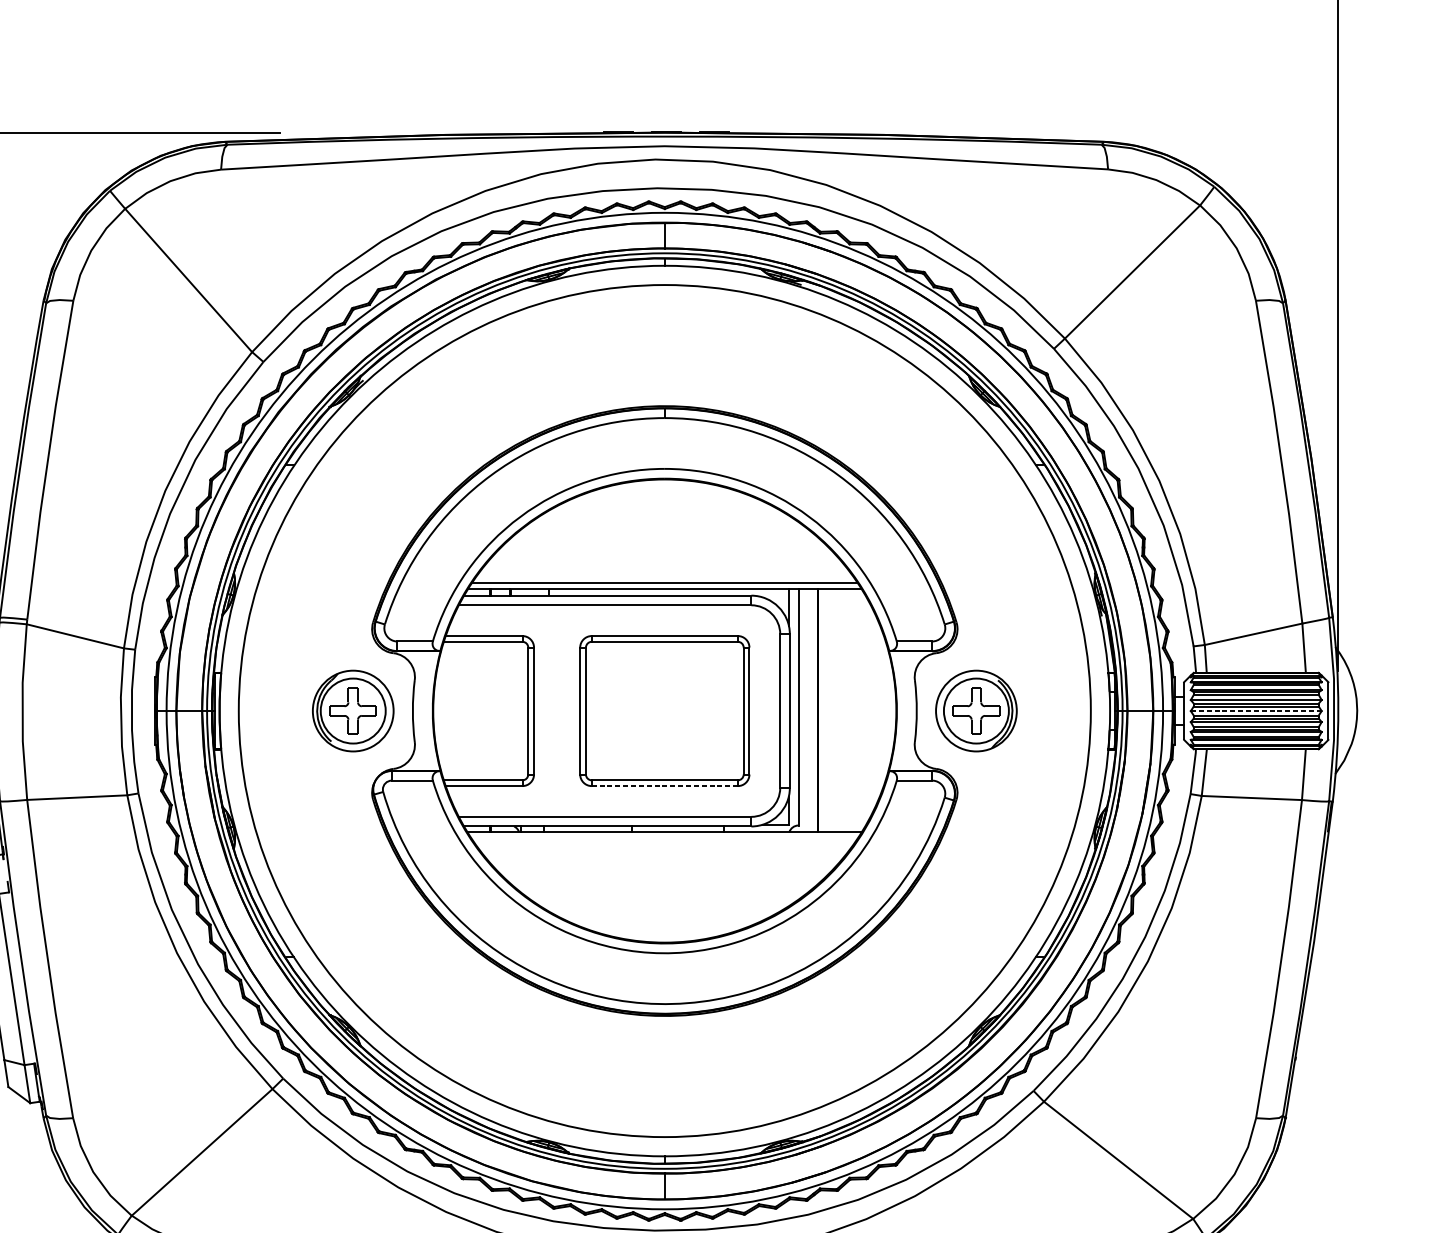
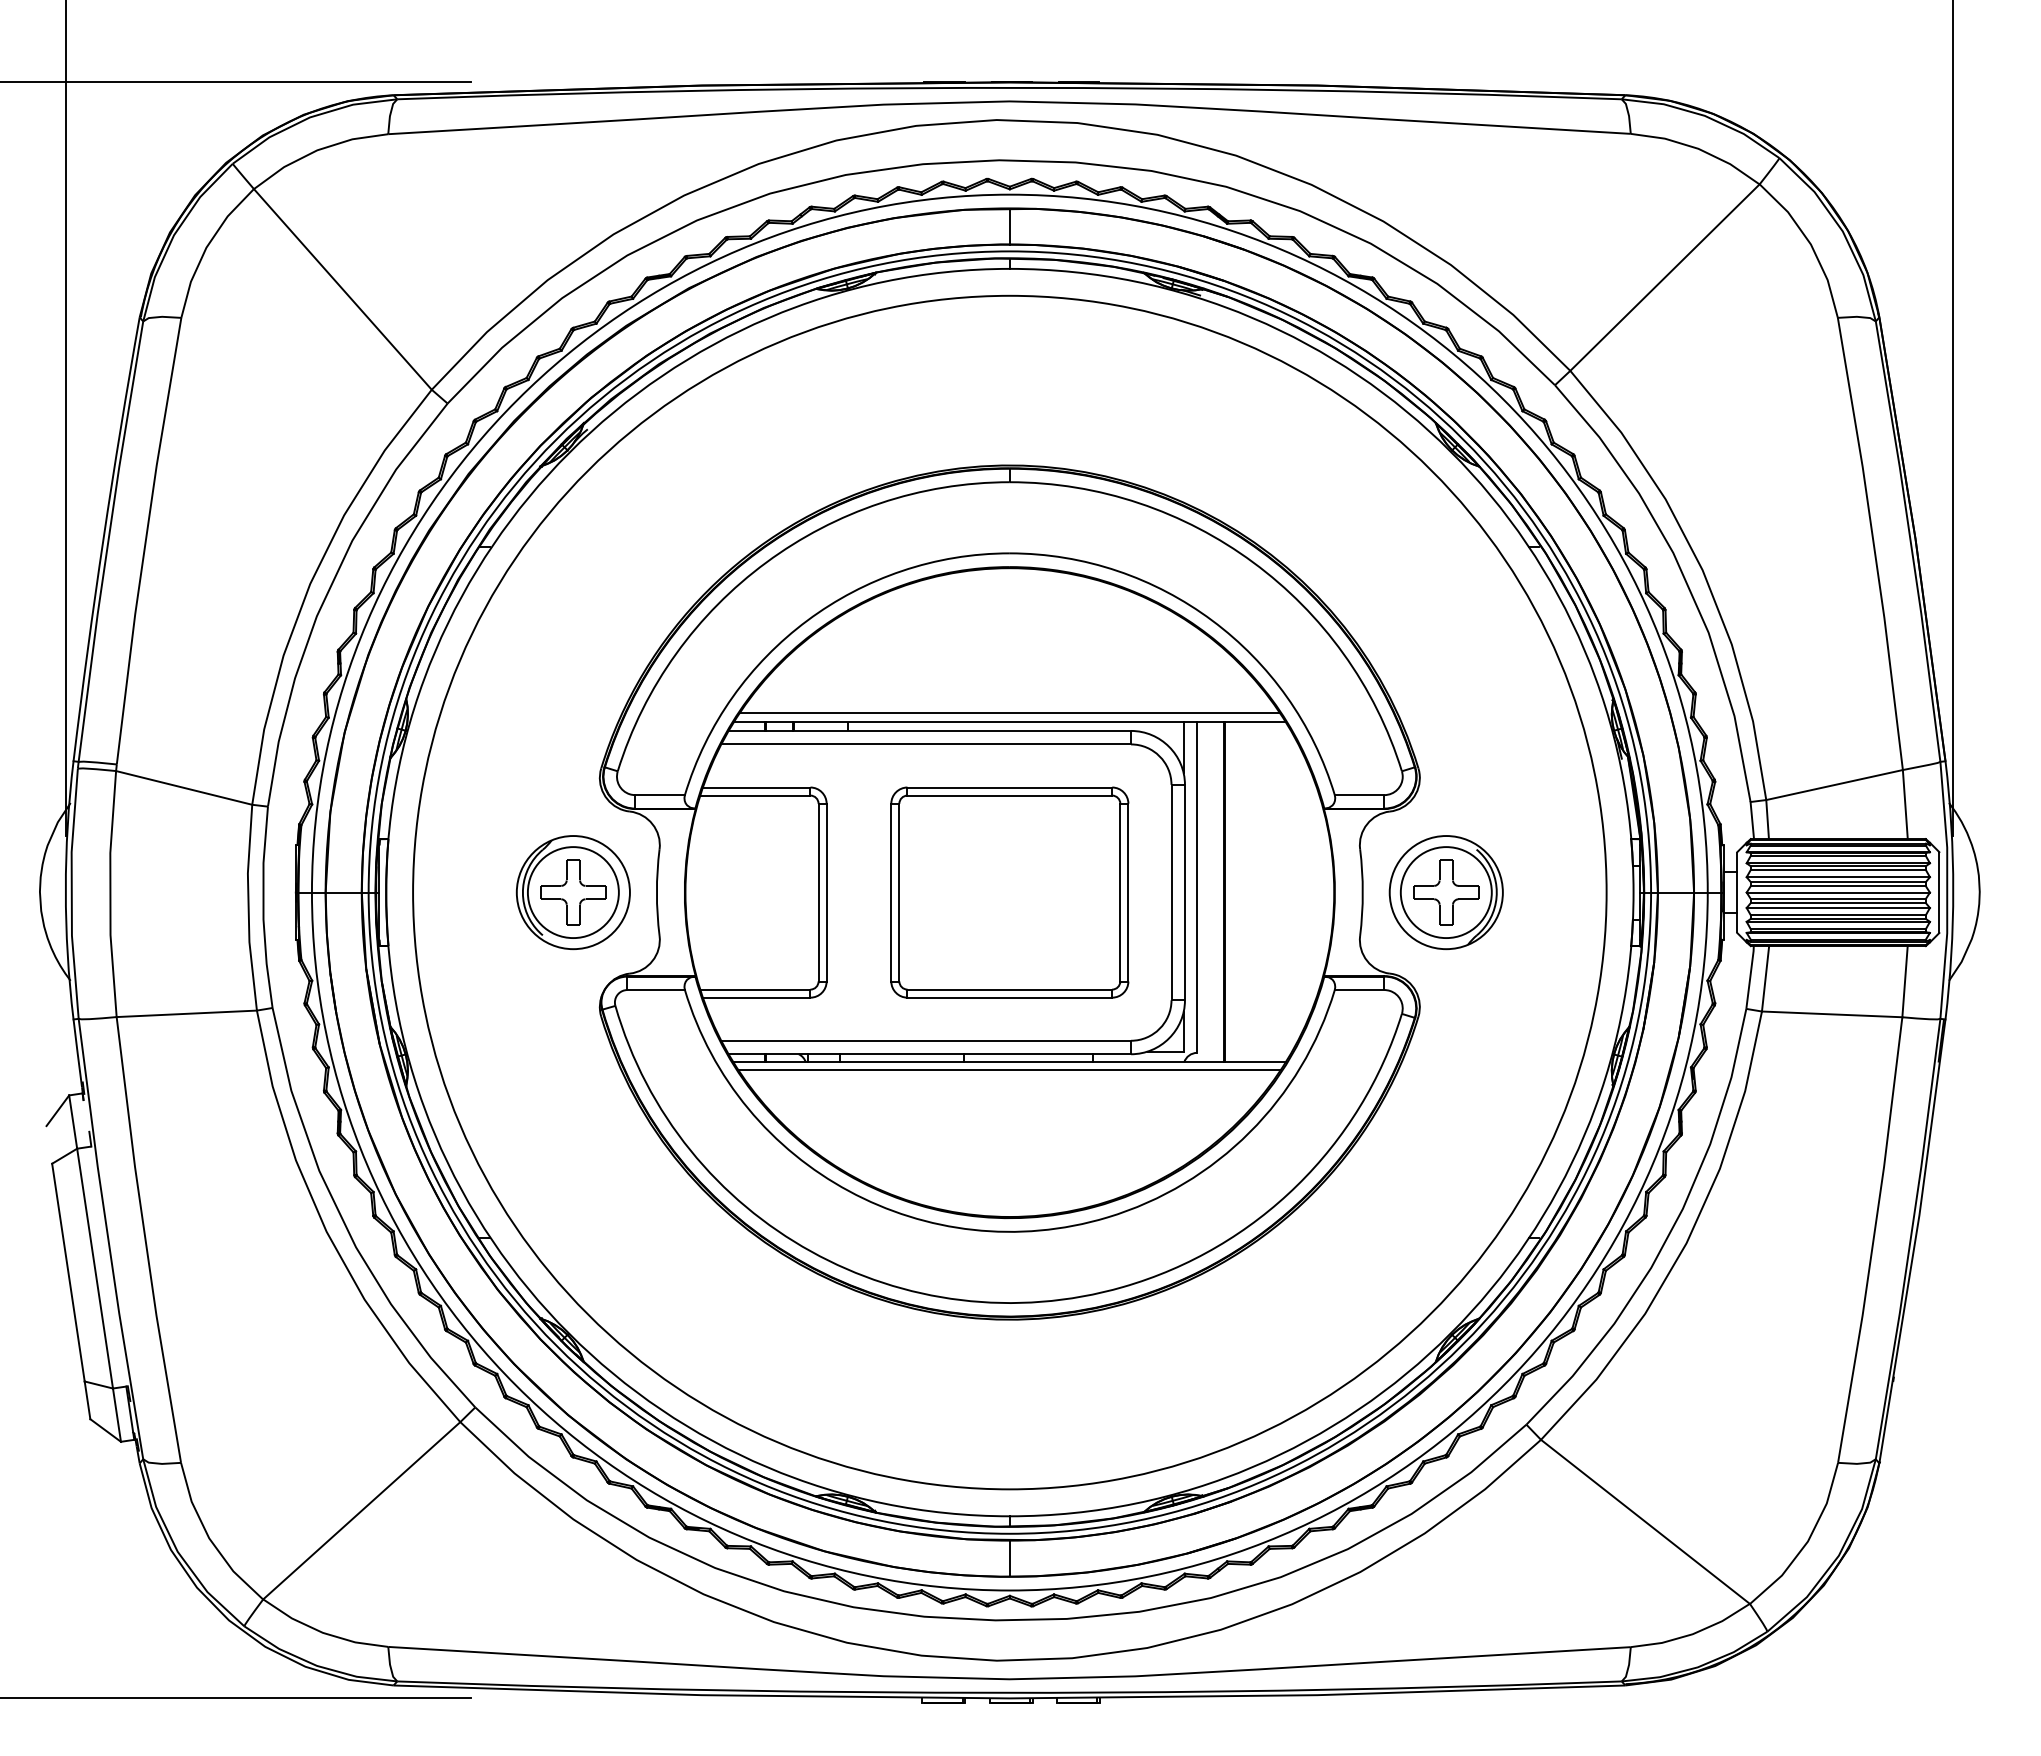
line: (1256, 711) -> (1838, 892), dashed -> solid
line: (665, 785) -> (1010, 997), dashed -> solid
line: (664, 838) -> (1009, 1070), added

